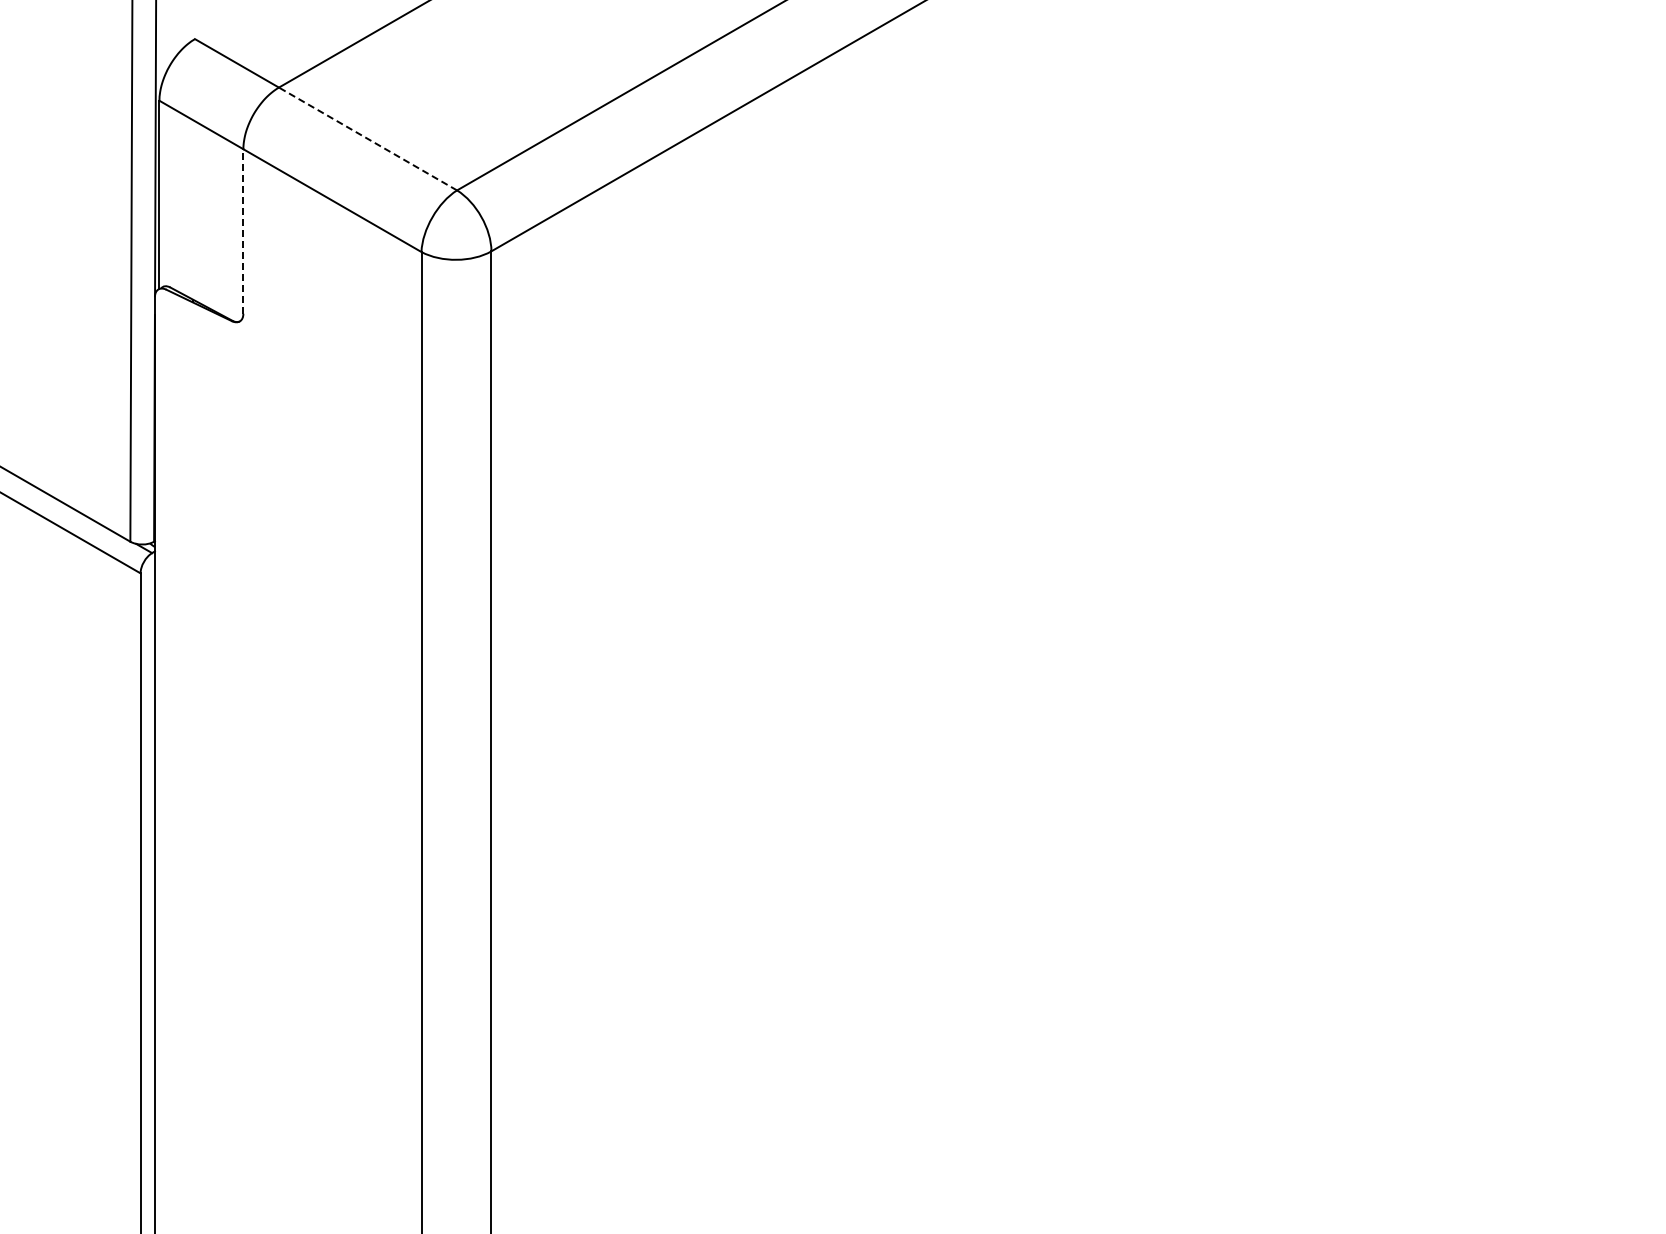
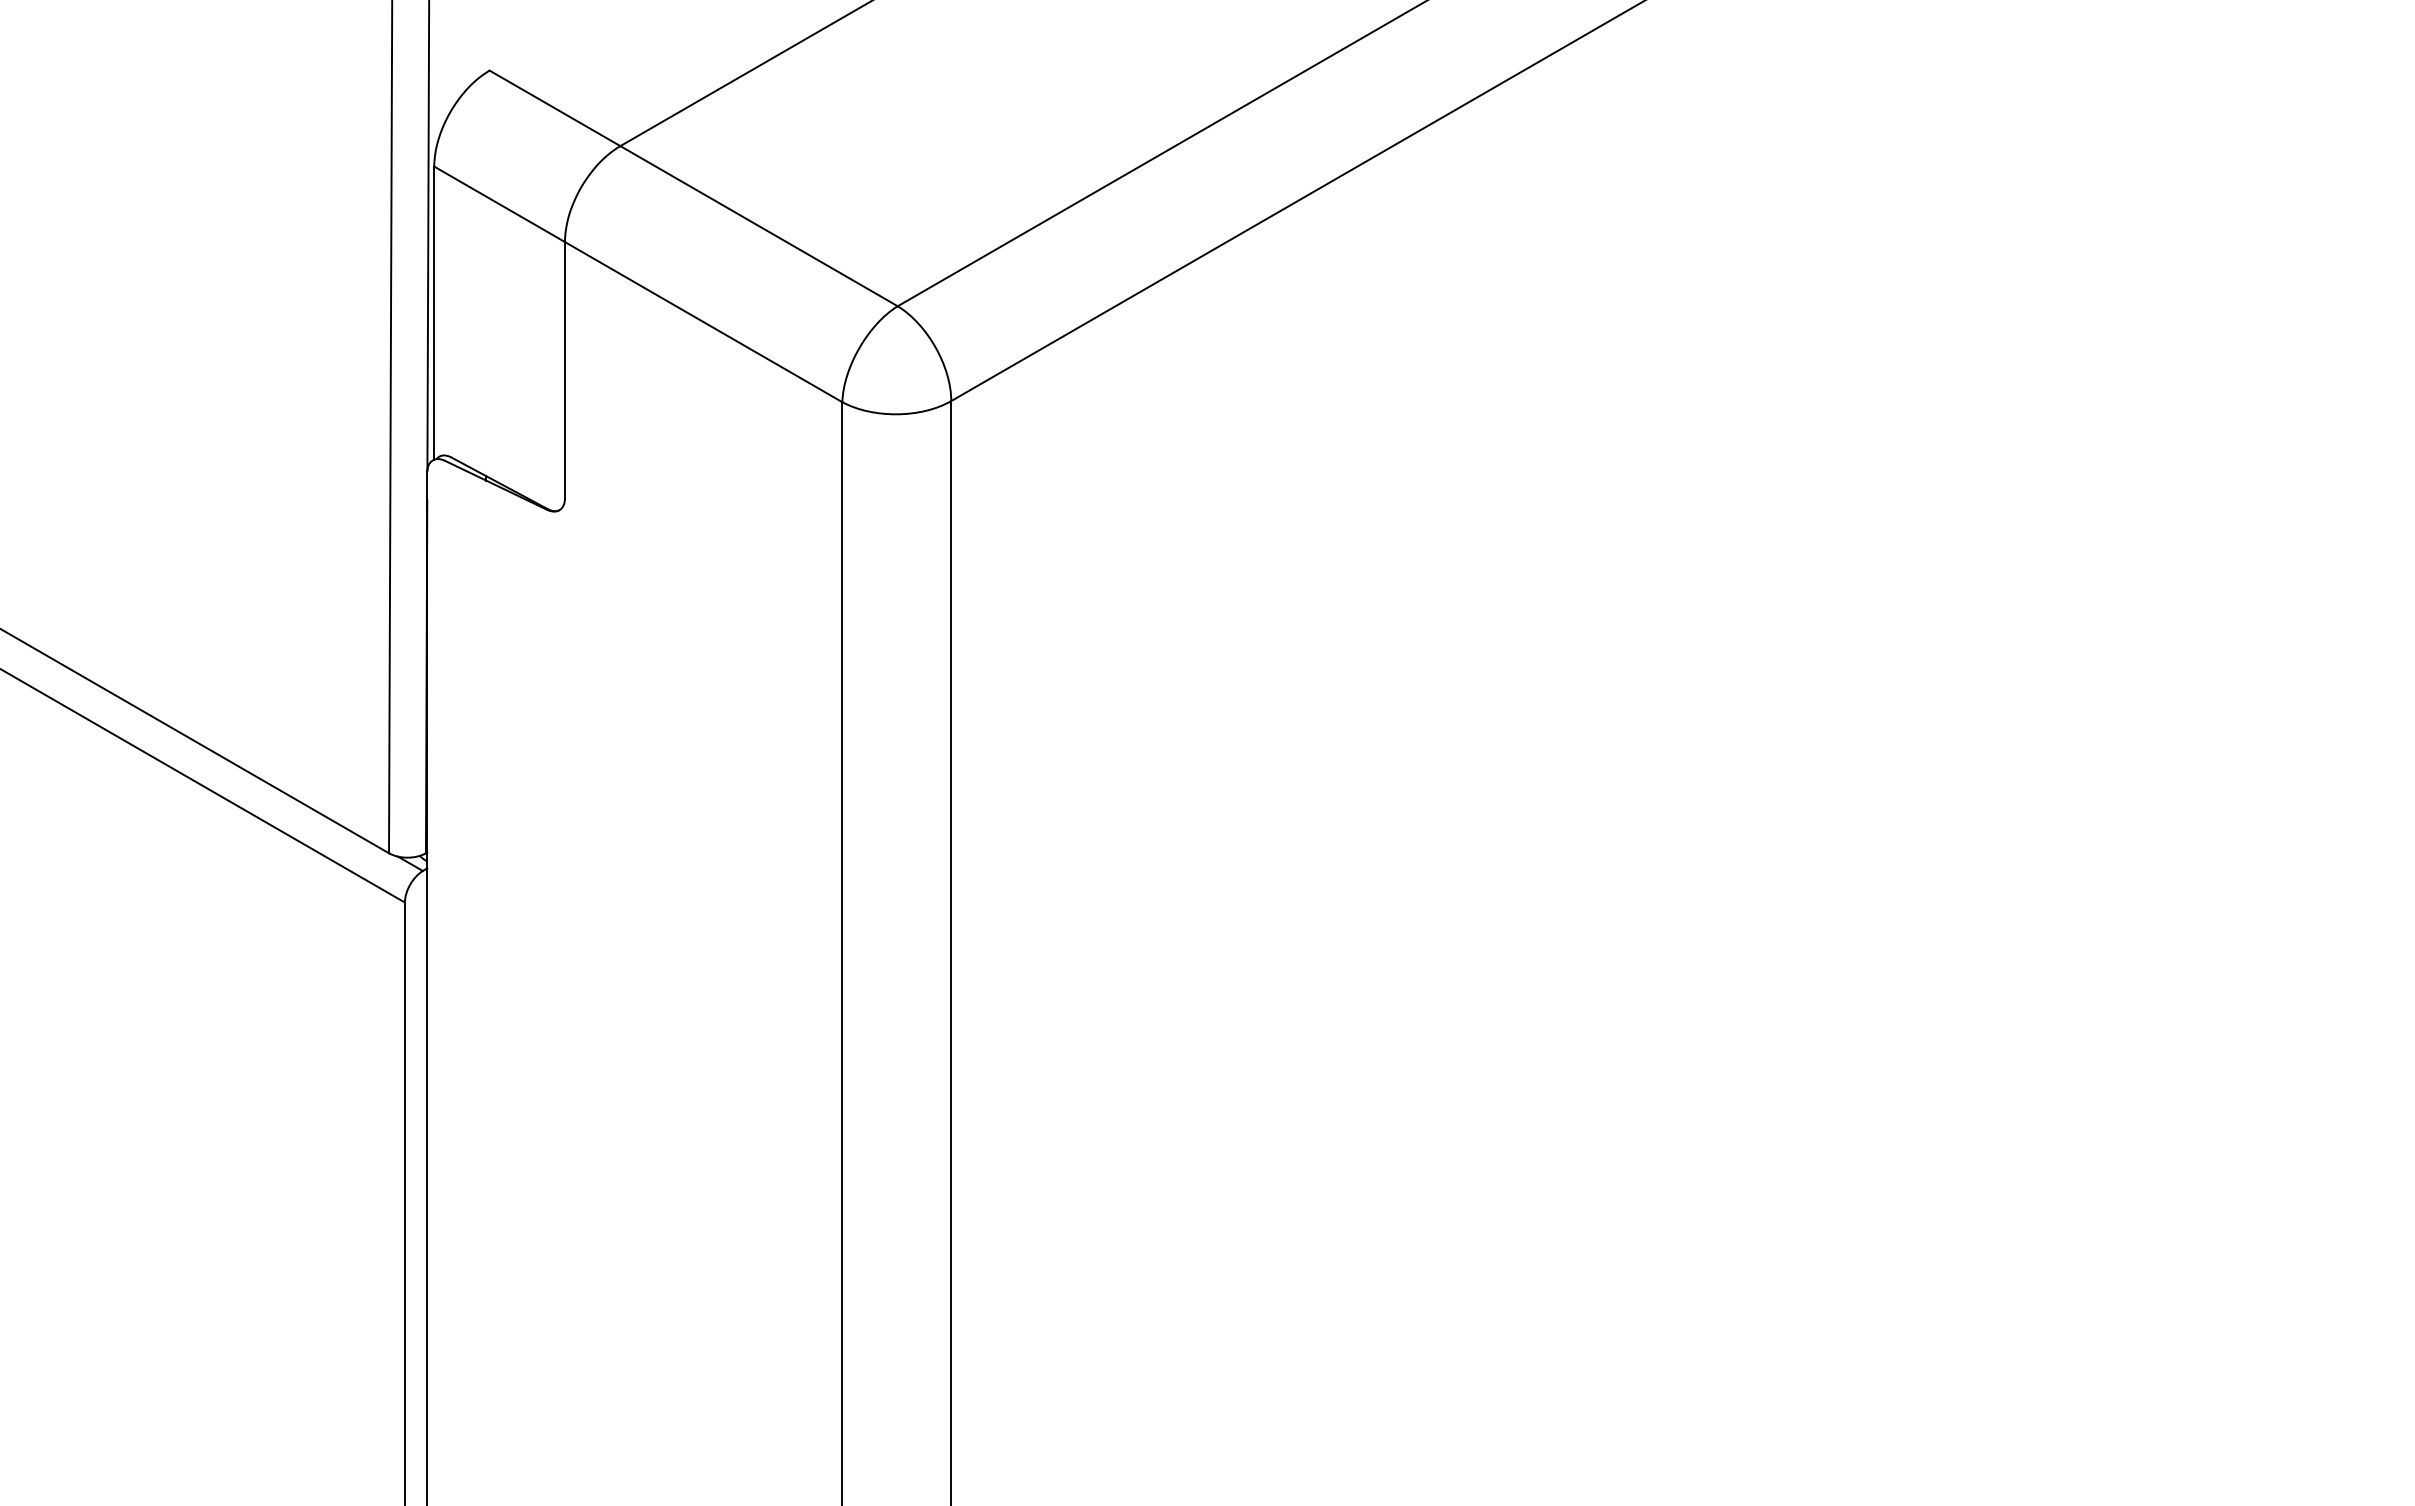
line: (368, 139) -> (759, 226), dashed -> solid
line: (243, 230) -> (565, 368), dashed -> solid

